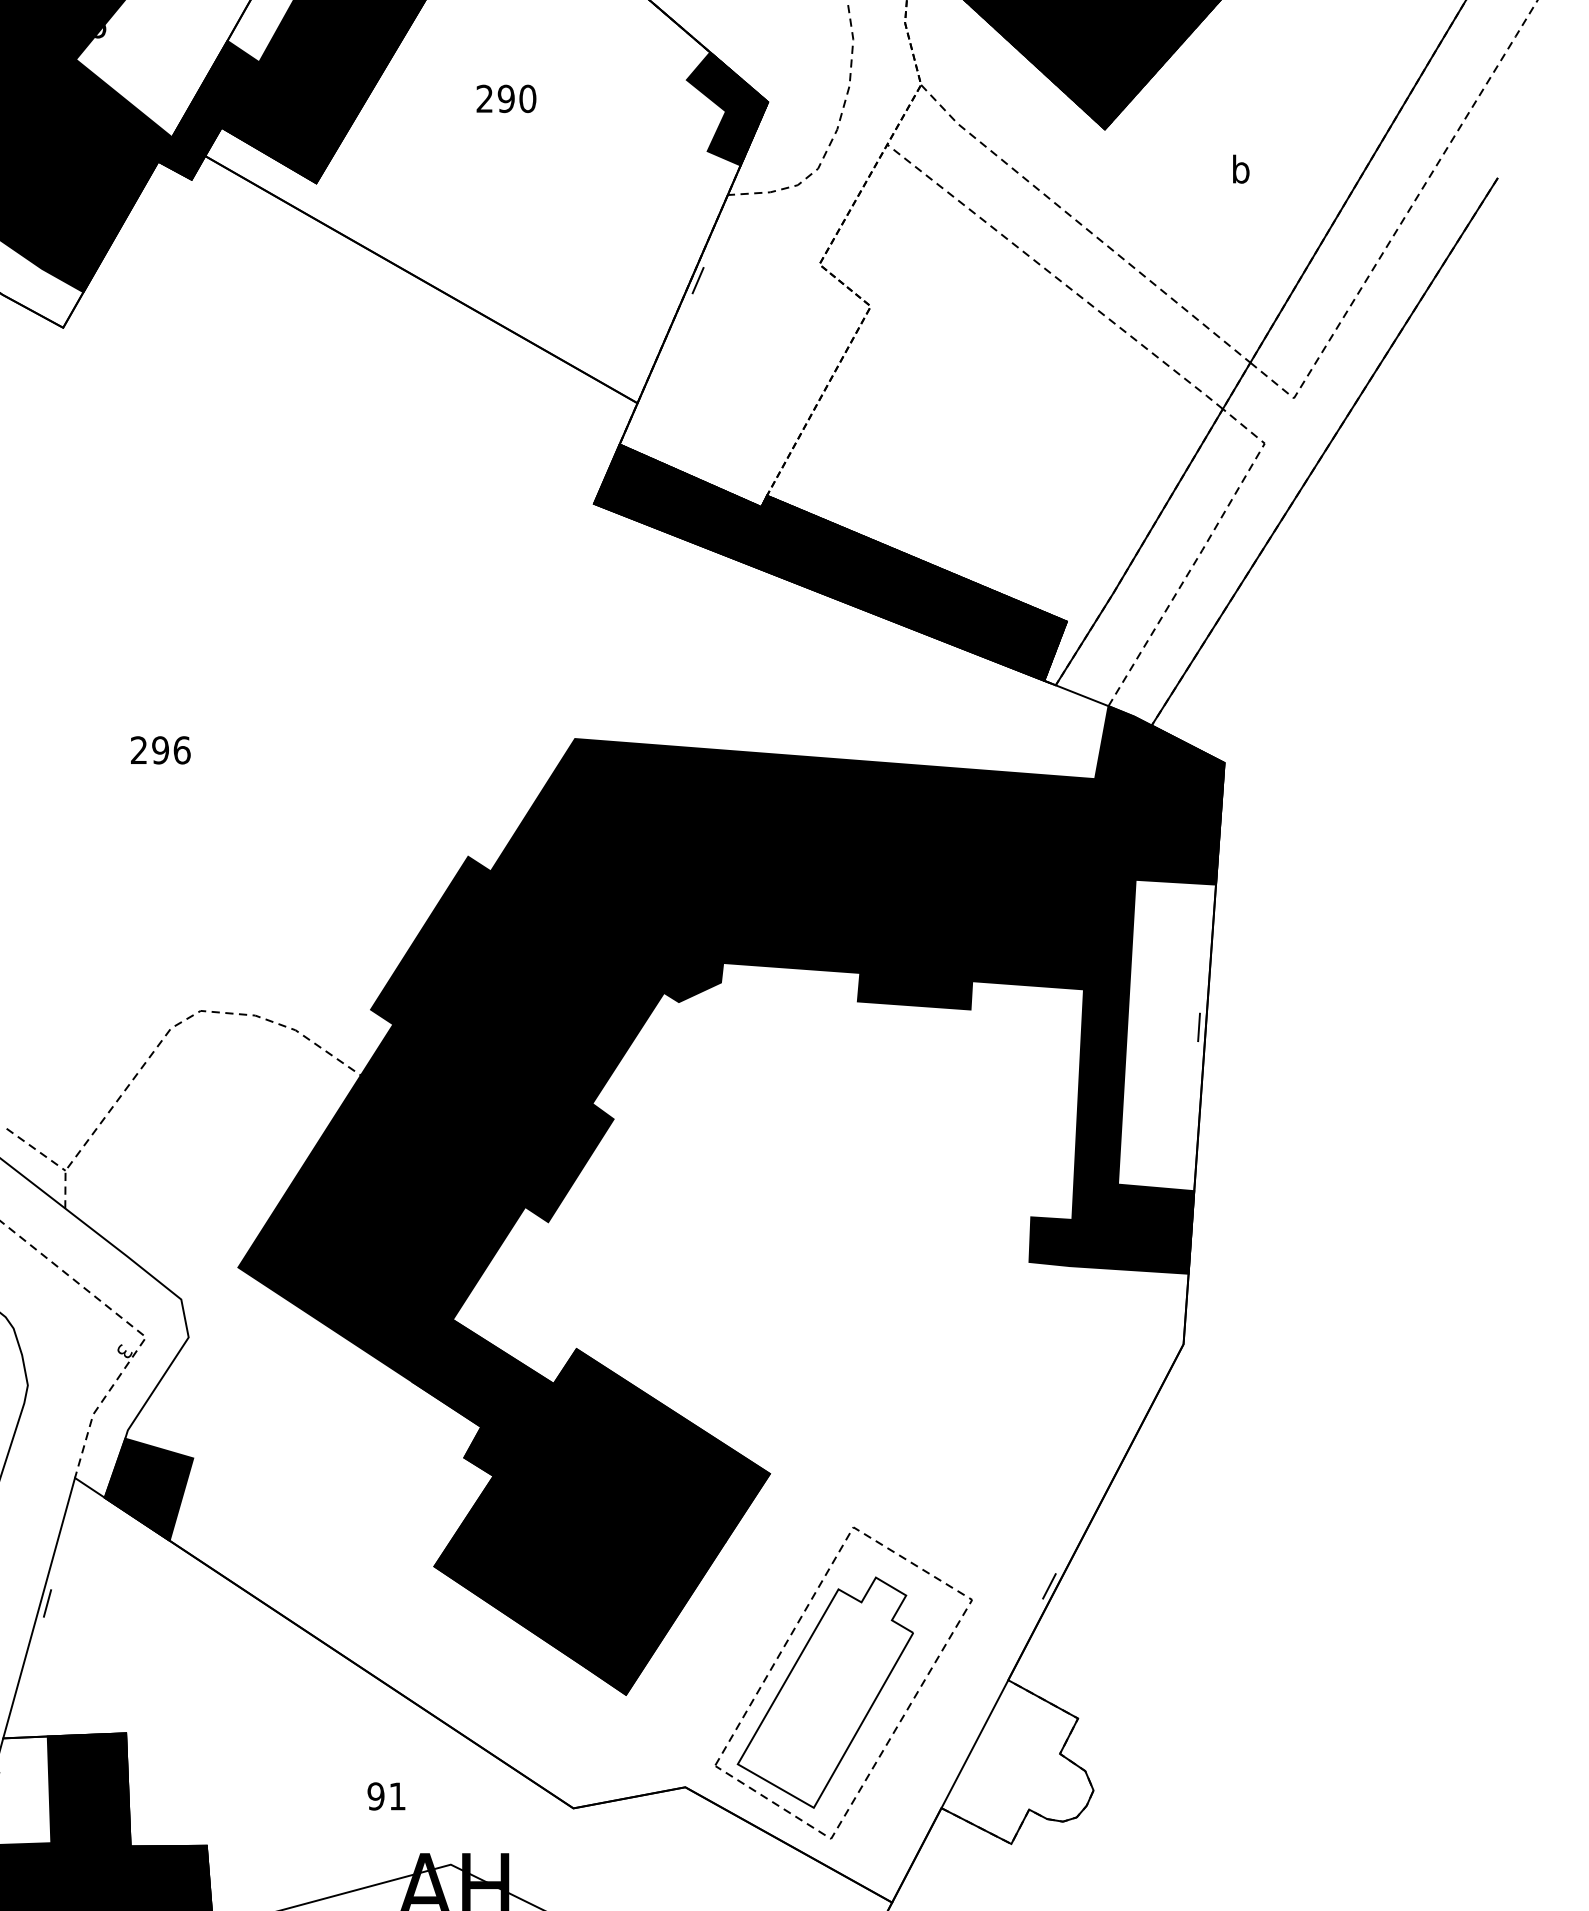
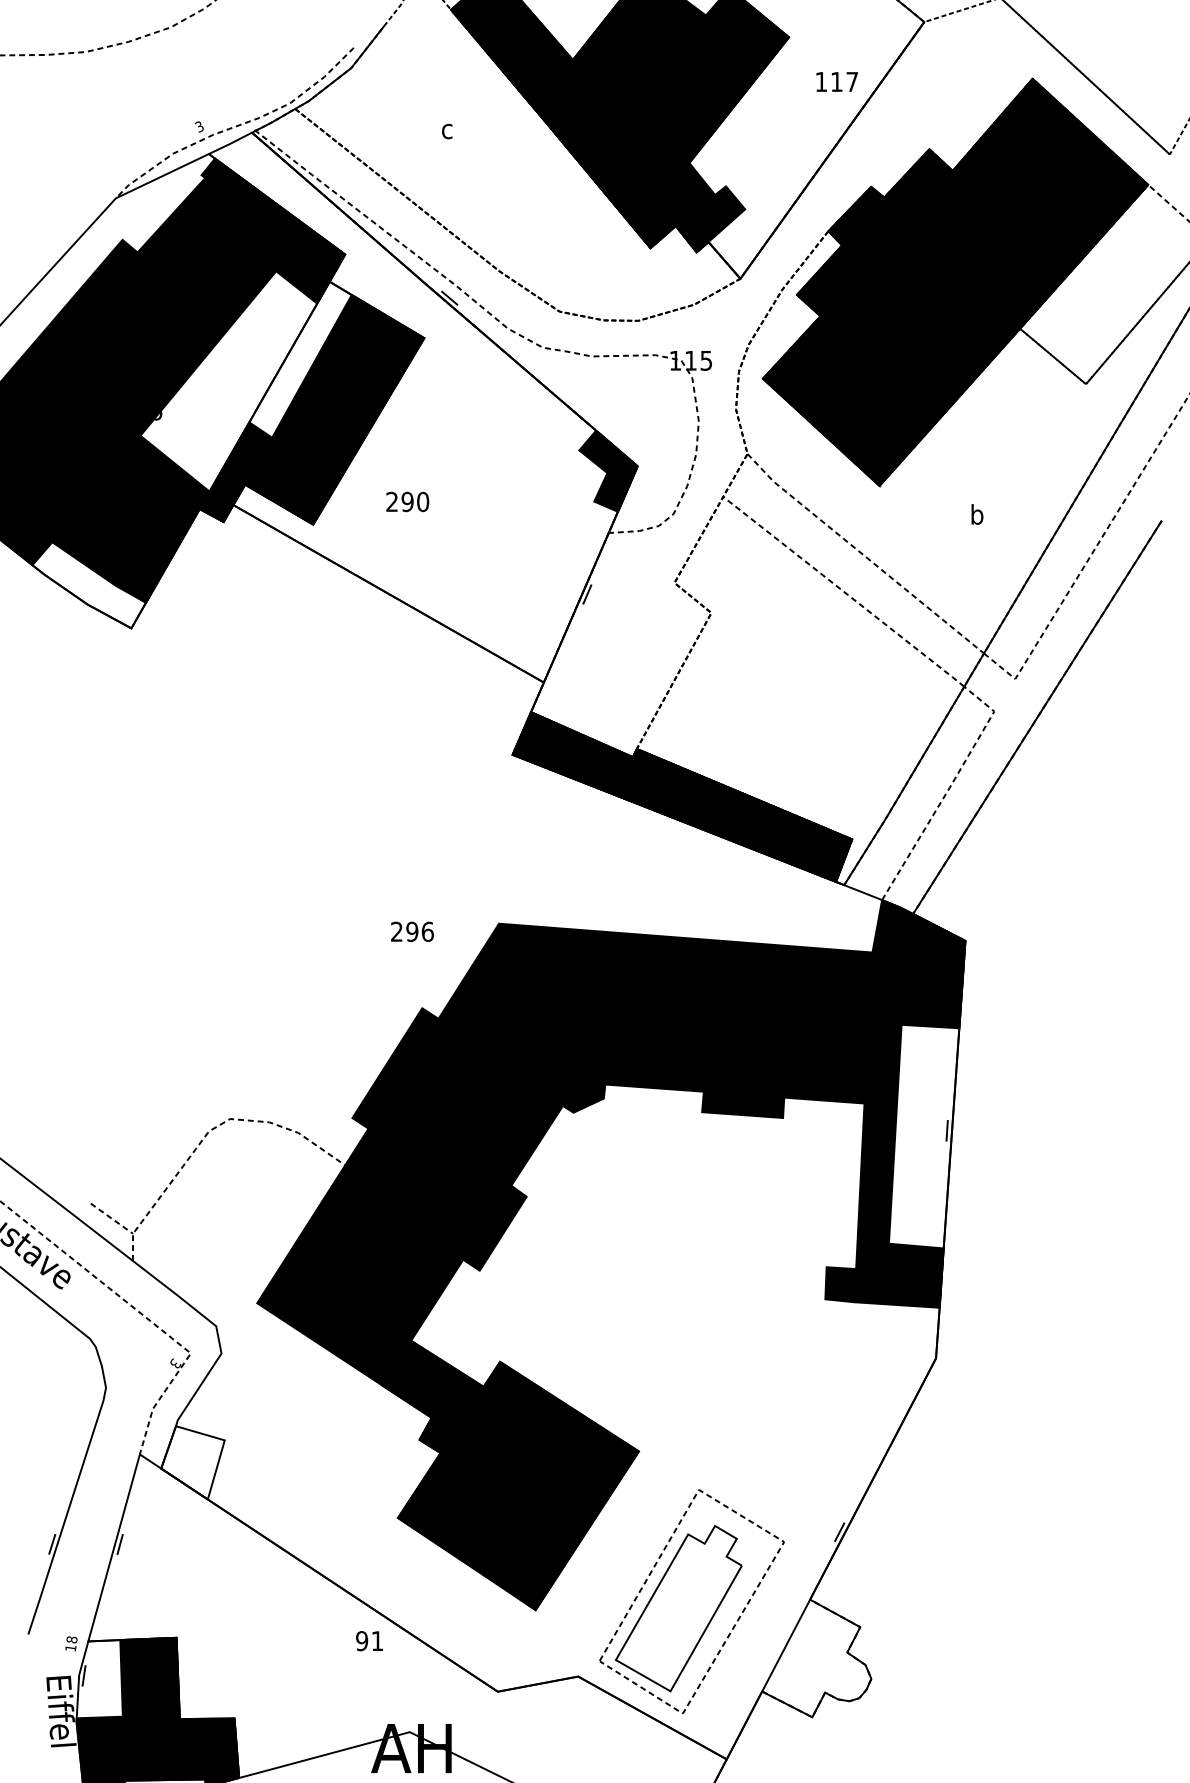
text: (506, 98) -> (407, 501), moved
text: (160, 749) -> (412, 931), moved
fill: (148, 1489) -> (192, 1462), removed
text: (386, 1796) -> (369, 1641), moved

